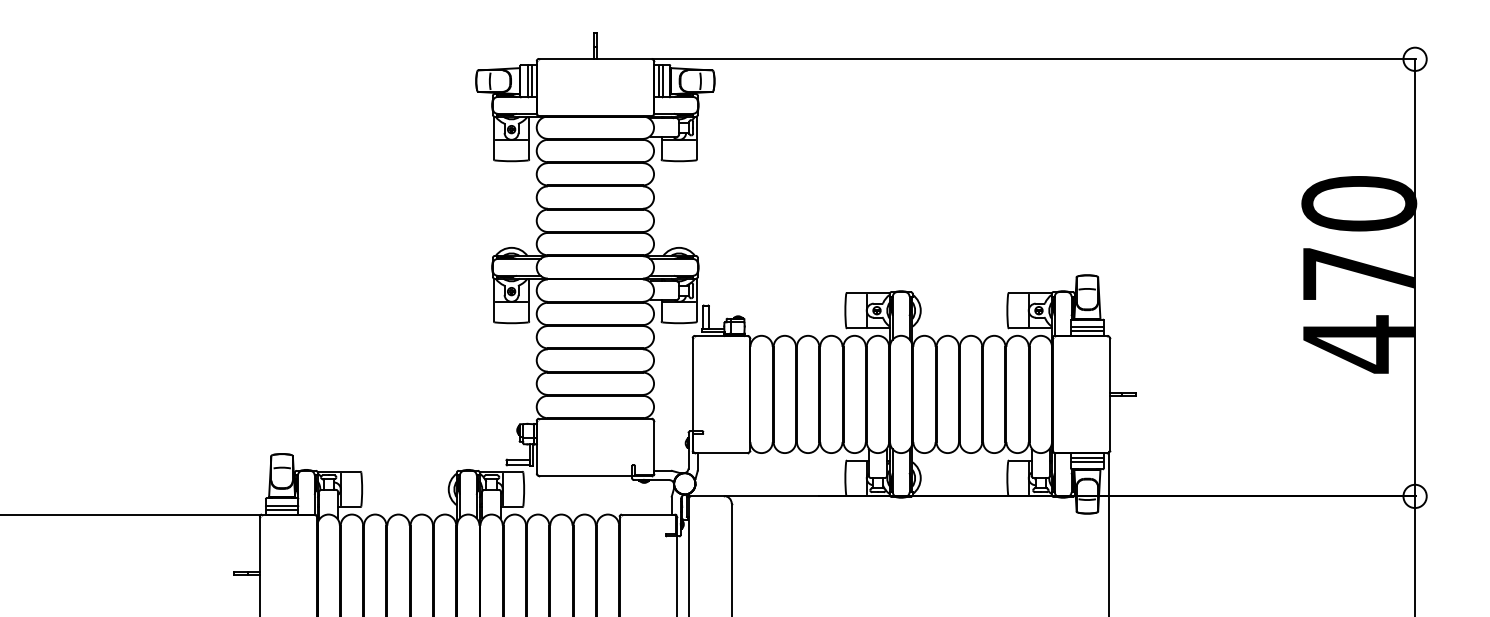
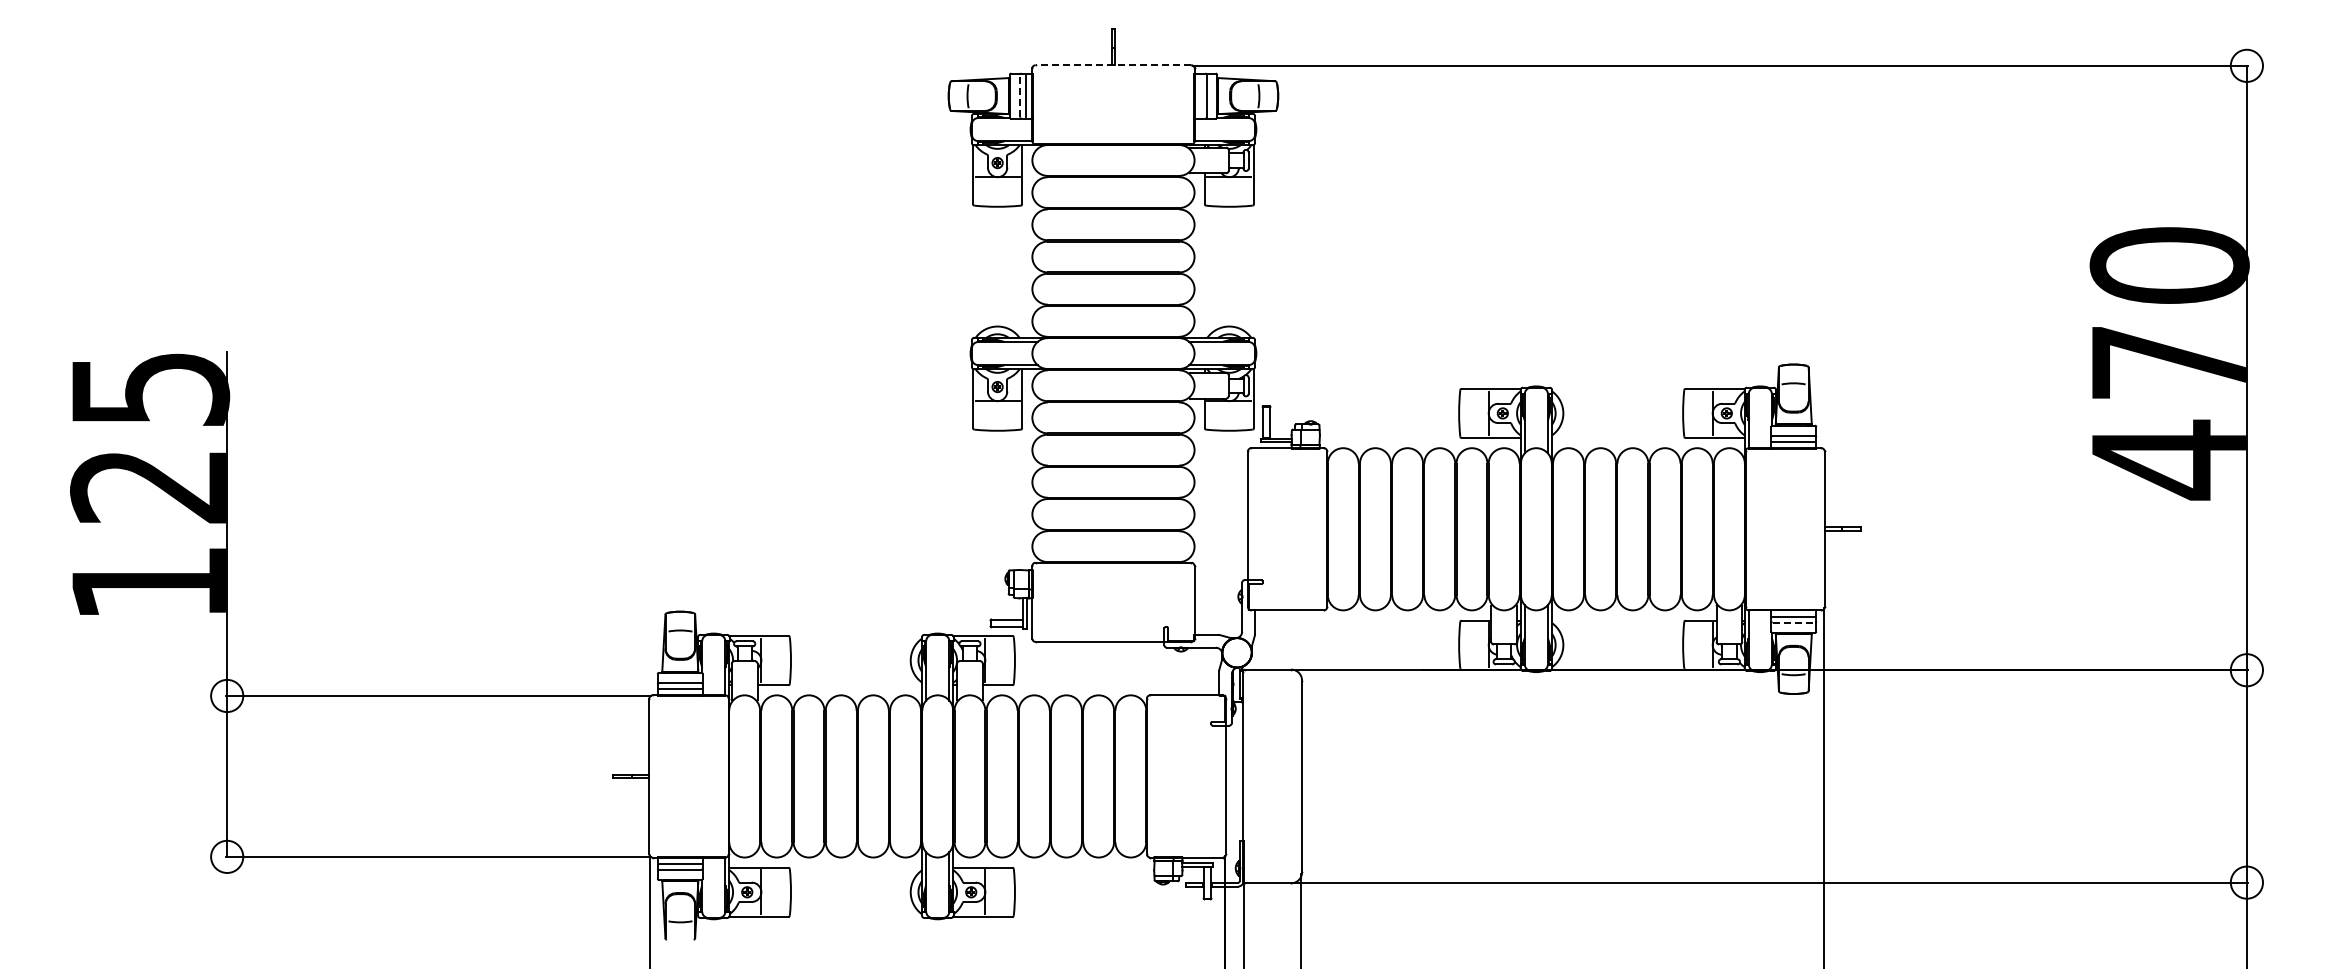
line: (595, 59) -> (1113, 65), solid -> dashed
line: (528, 80) -> (1020, 95), solid -> dashed
line: (659, 80) -> (1201, 95), removed
line: (1087, 461) -> (1794, 622), solid -> dashed

